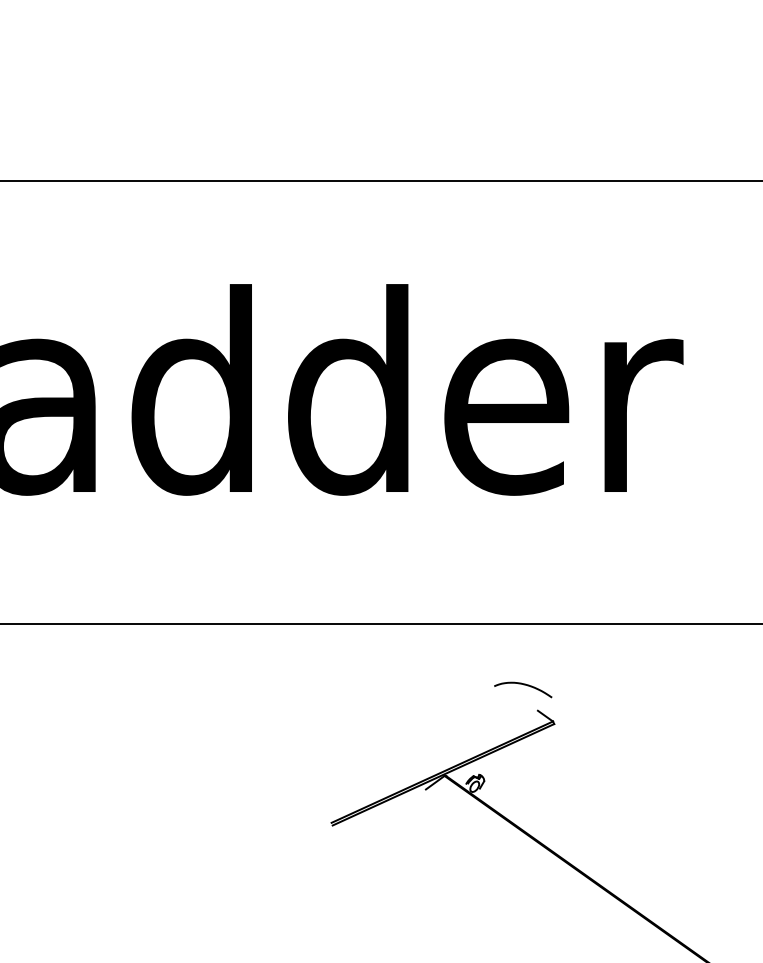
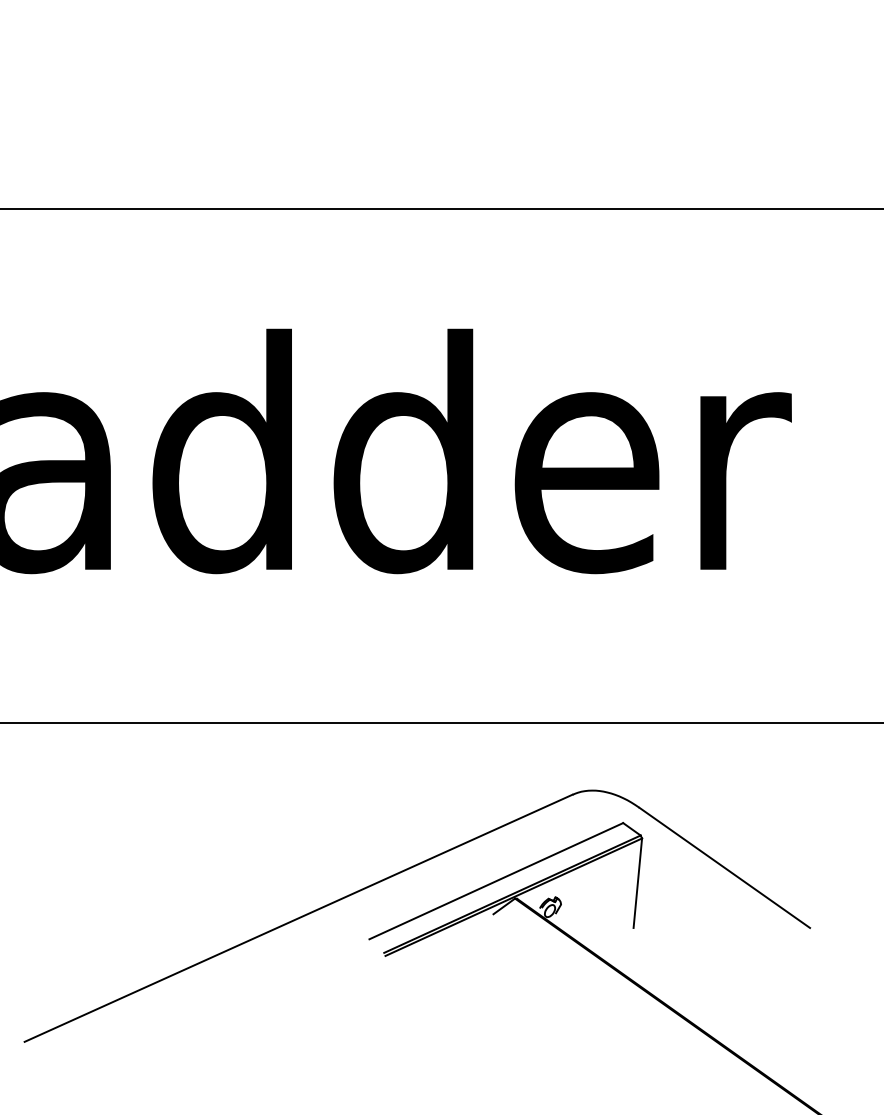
line: (625, 749) -> (724, 867), added
line: (428, 761) -> (496, 881), added
line: (550, 762) -> (637, 882), added
line: (257, 792) -> (298, 917), added

